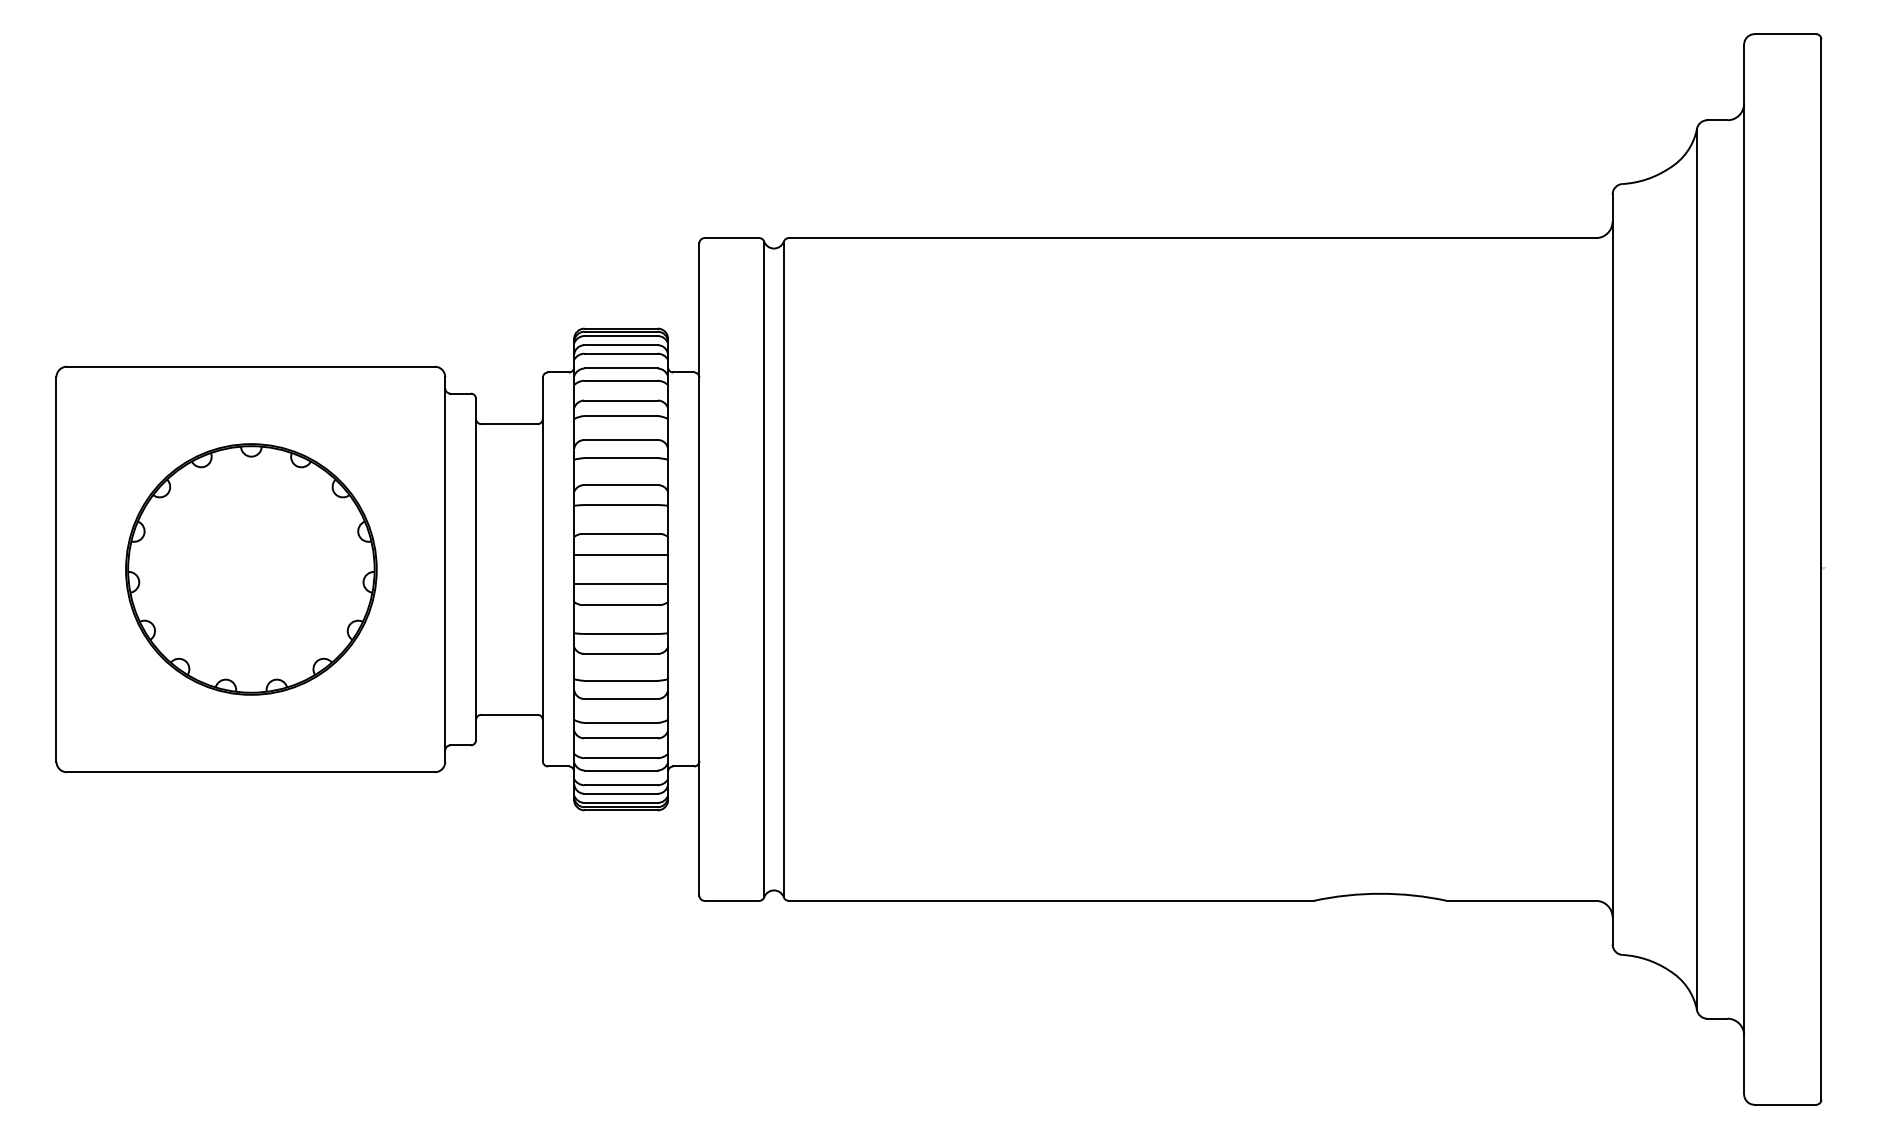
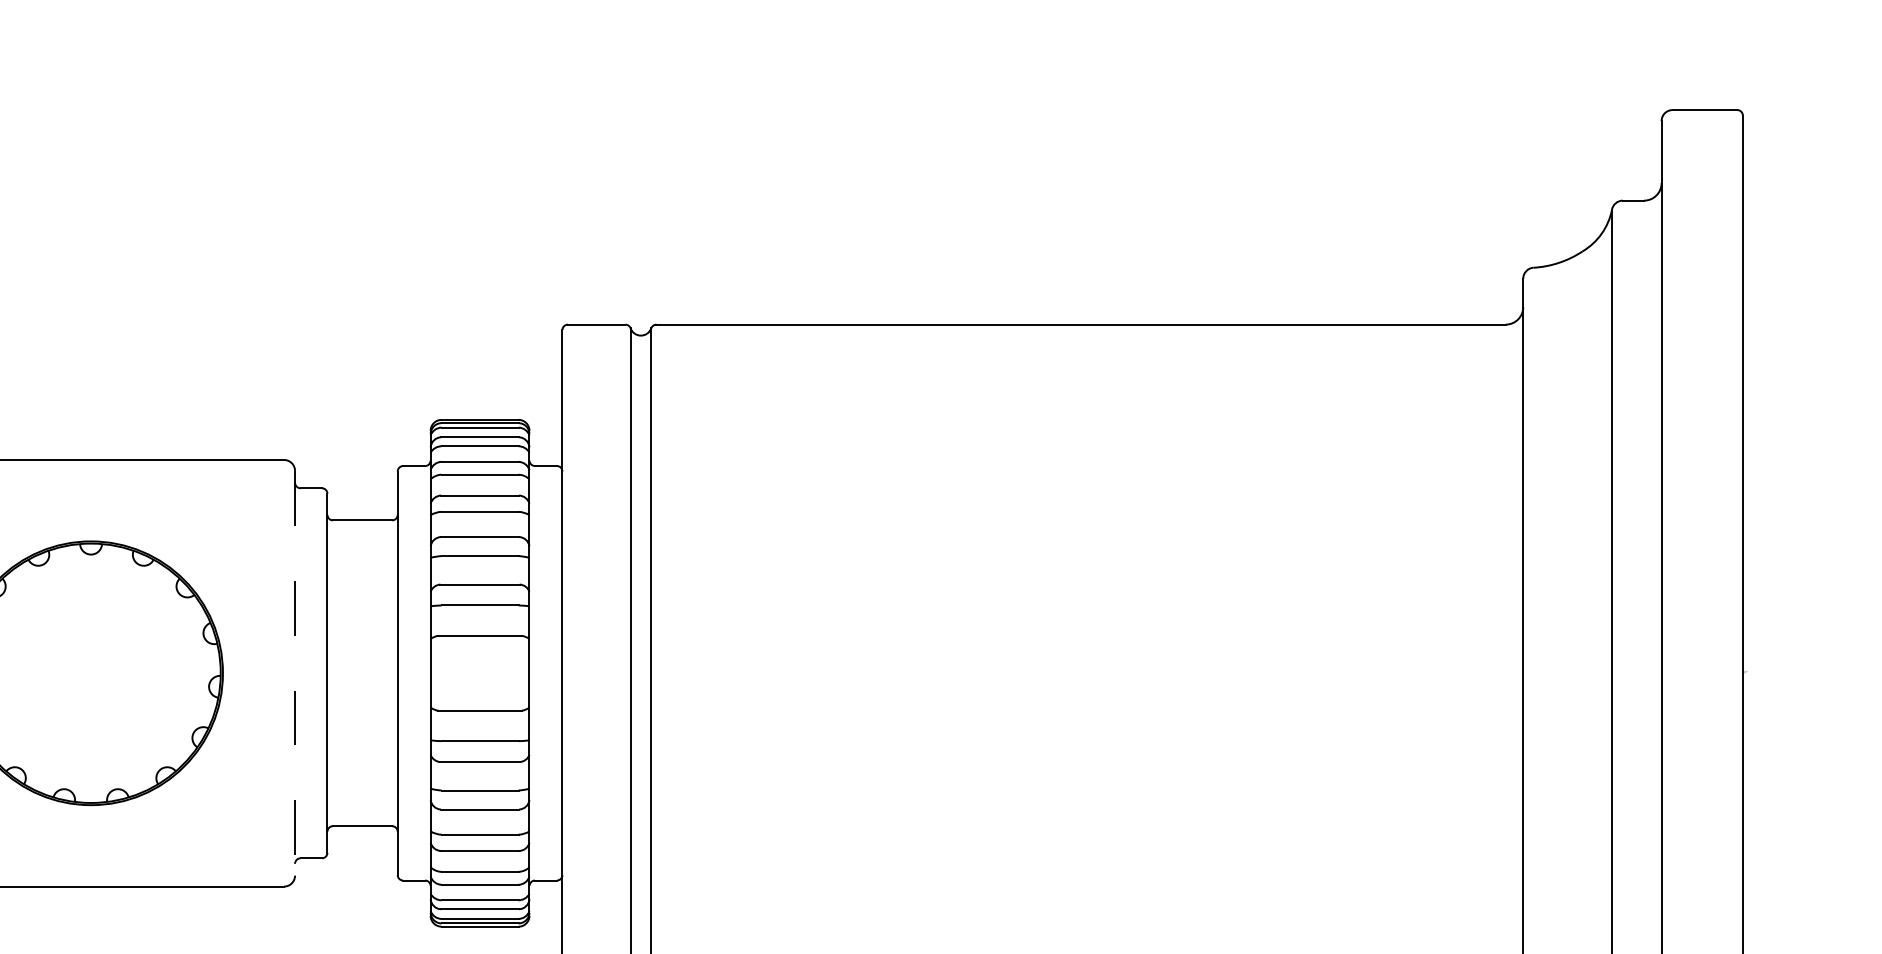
line: (621, 554) -> (480, 657), removed
line: (445, 569) -> (295, 673), solid -> dashed
line: (621, 584) -> (480, 689), removed

